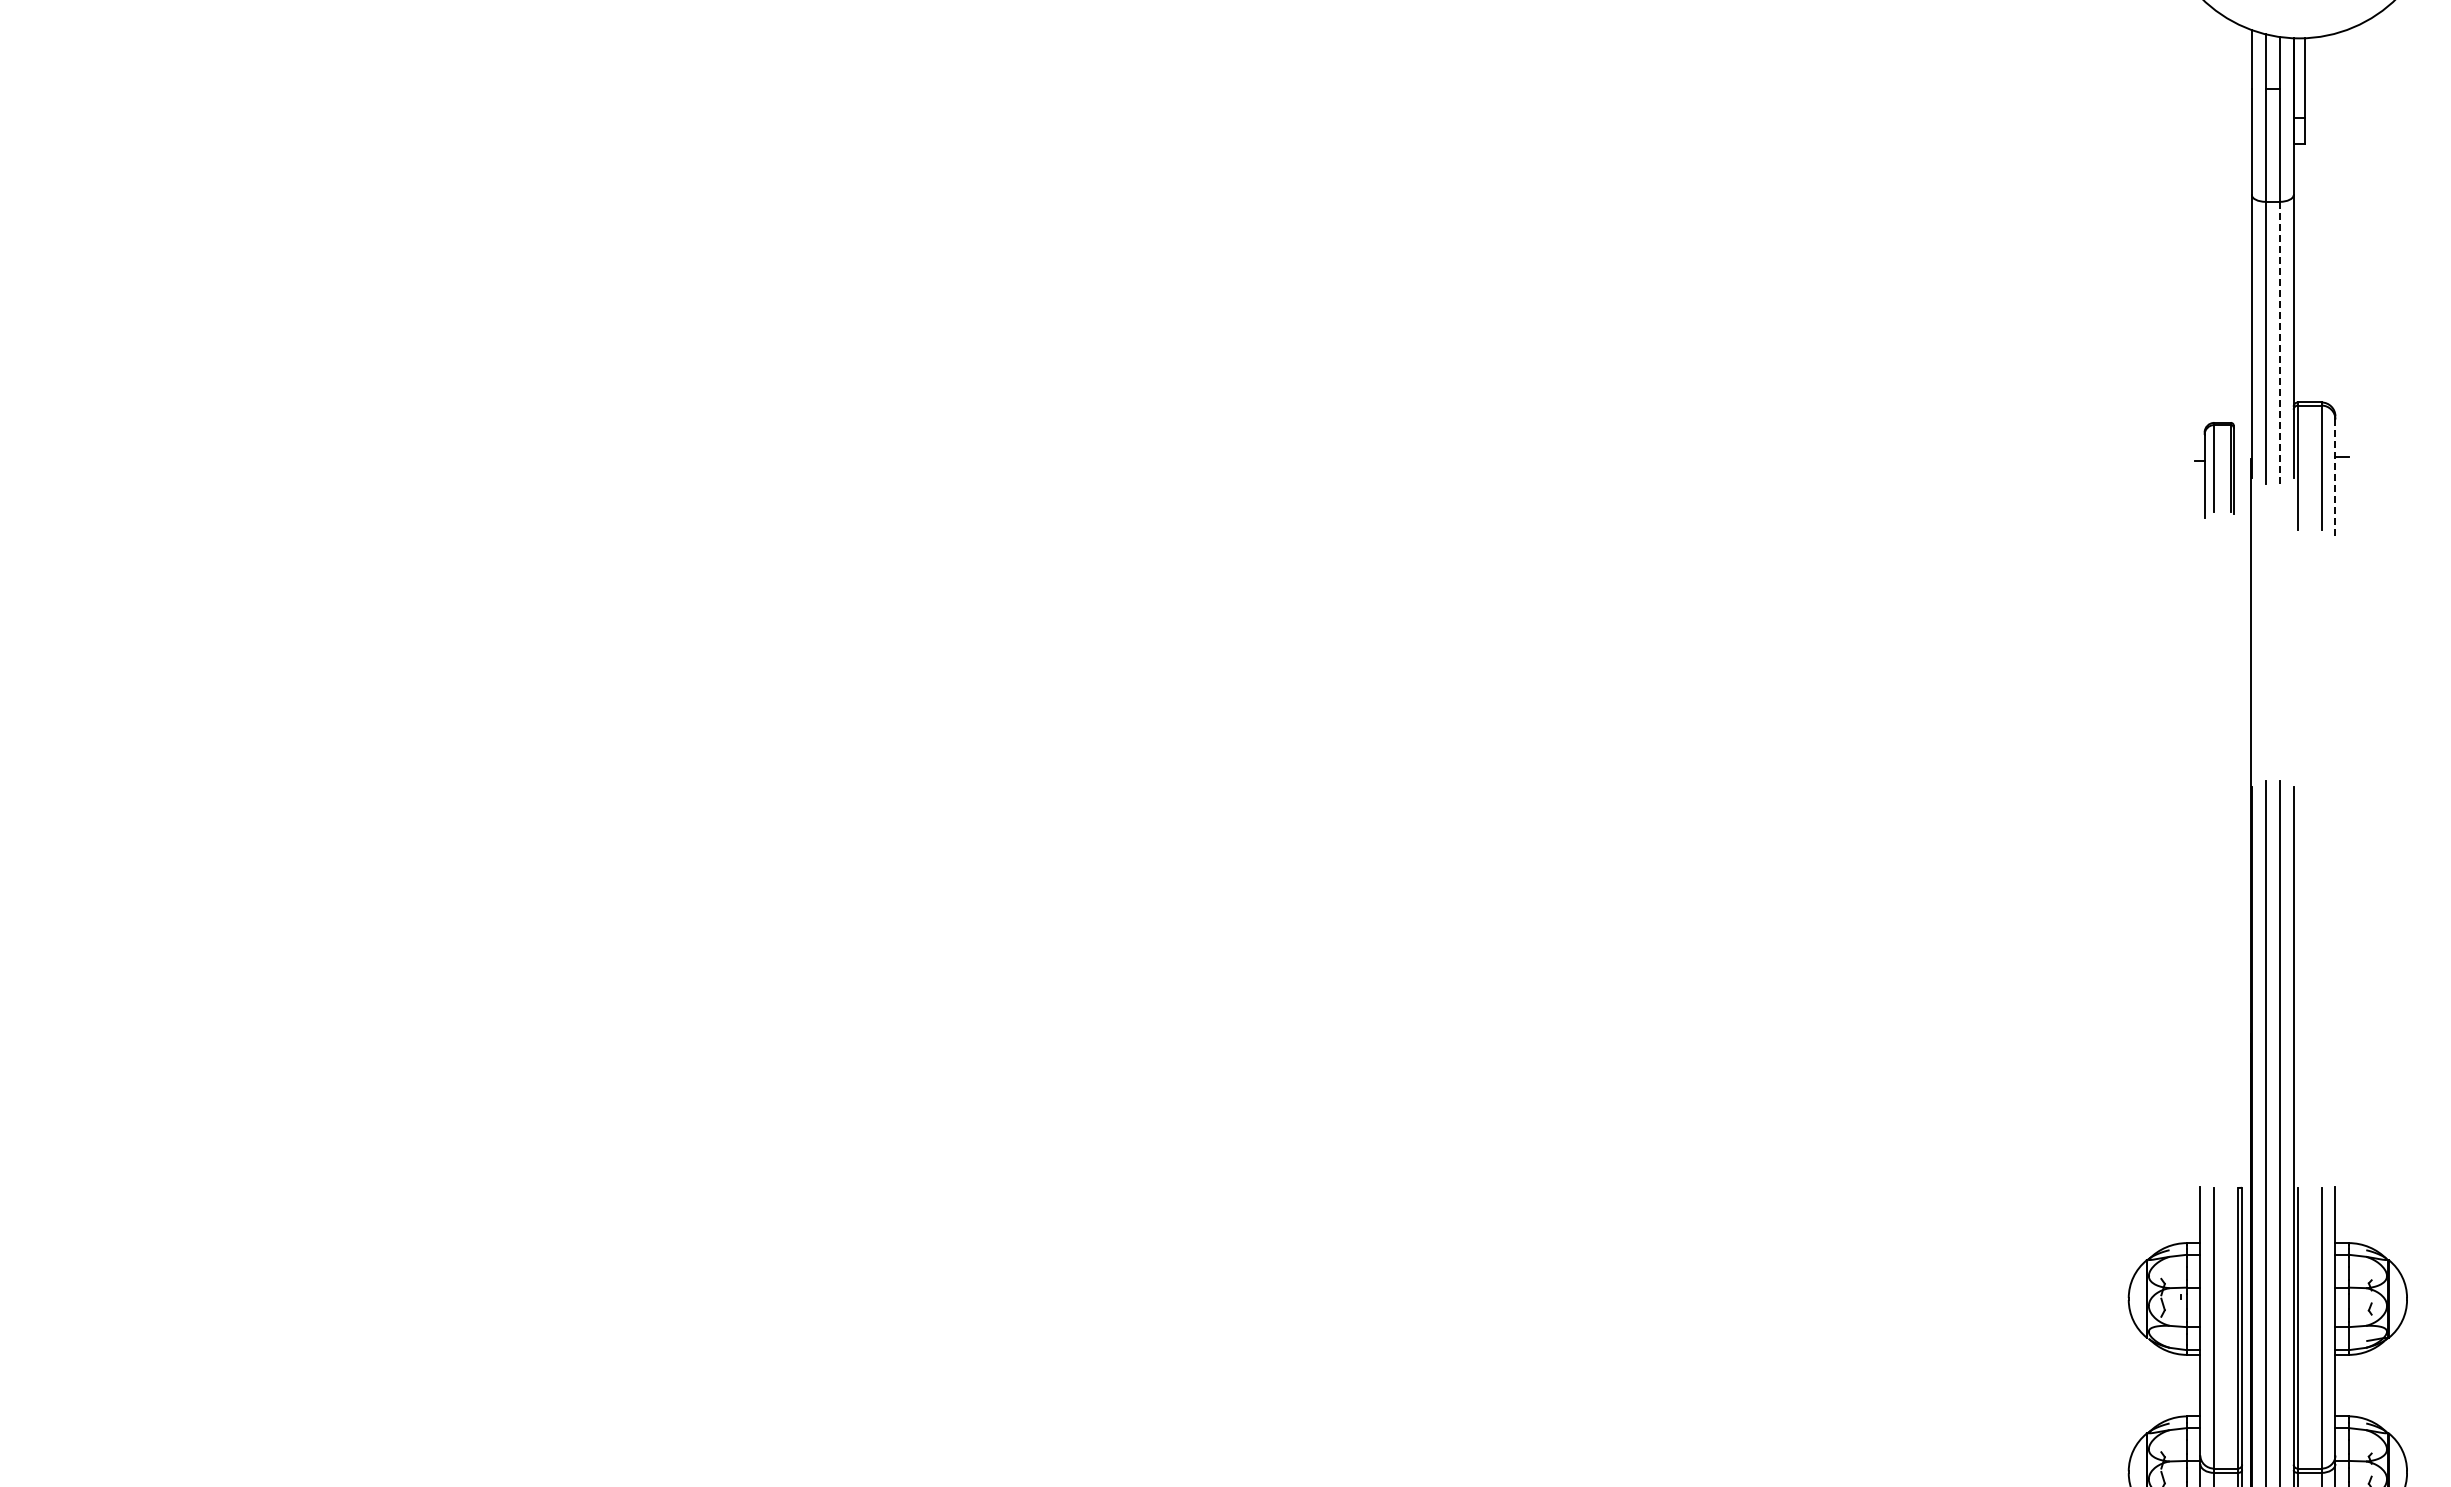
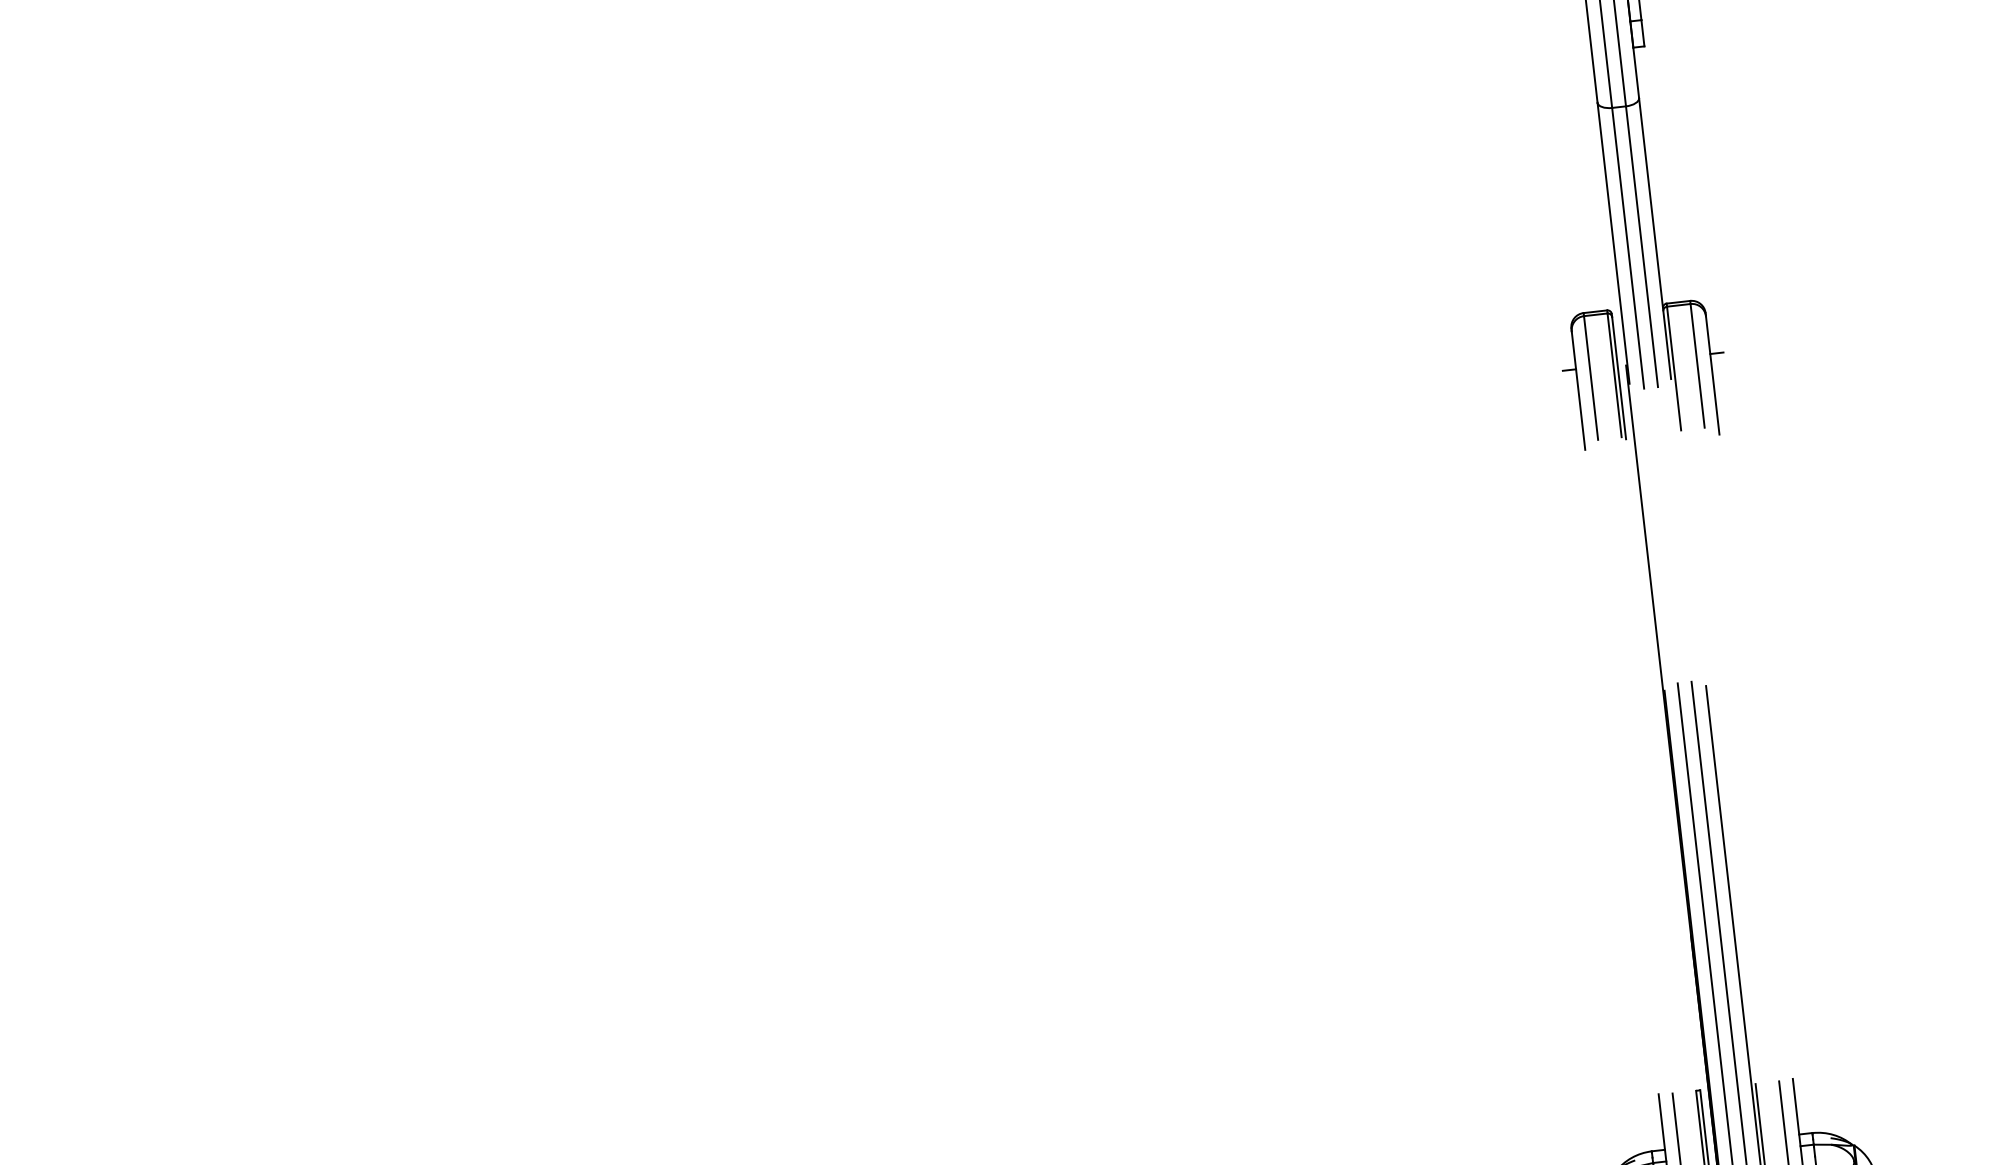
line: (2279, 342) -> (1641, 246), dashed -> solid
part: (2214, 470) -> (1591, 380), size x1.43
line: (2335, 479) -> (1712, 375), dashed -> solid

